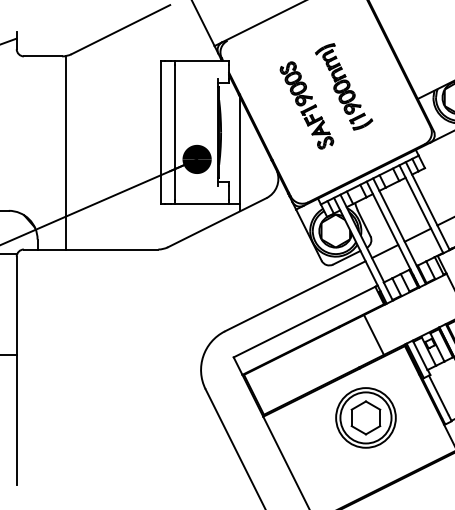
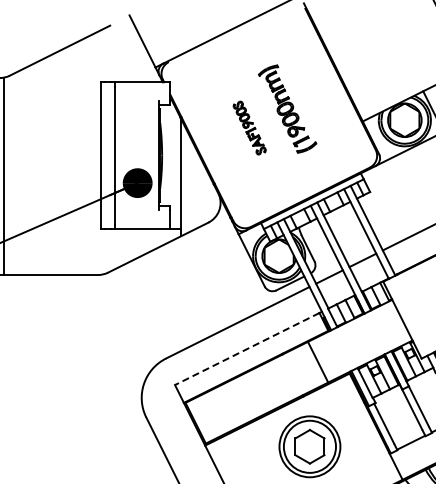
part: (306, 105) -> (249, 128), size x0.6
line: (304, 322) -> (247, 349), solid -> dashed

